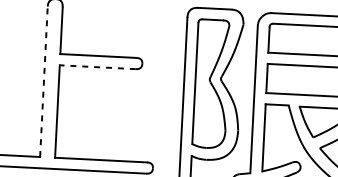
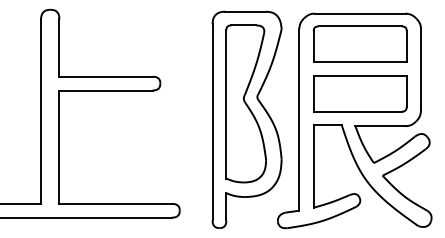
line: (98, 67) -> (106, 90), dashed -> solid
line: (44, 81) -> (41, 111), dashed -> solid

